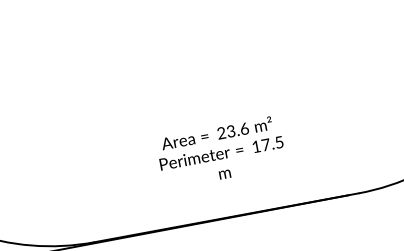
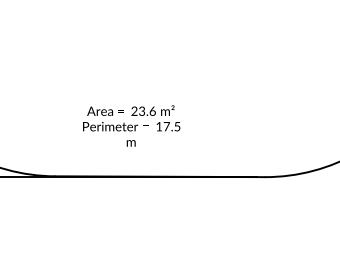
text: (221, 151) -> (131, 125), moved

